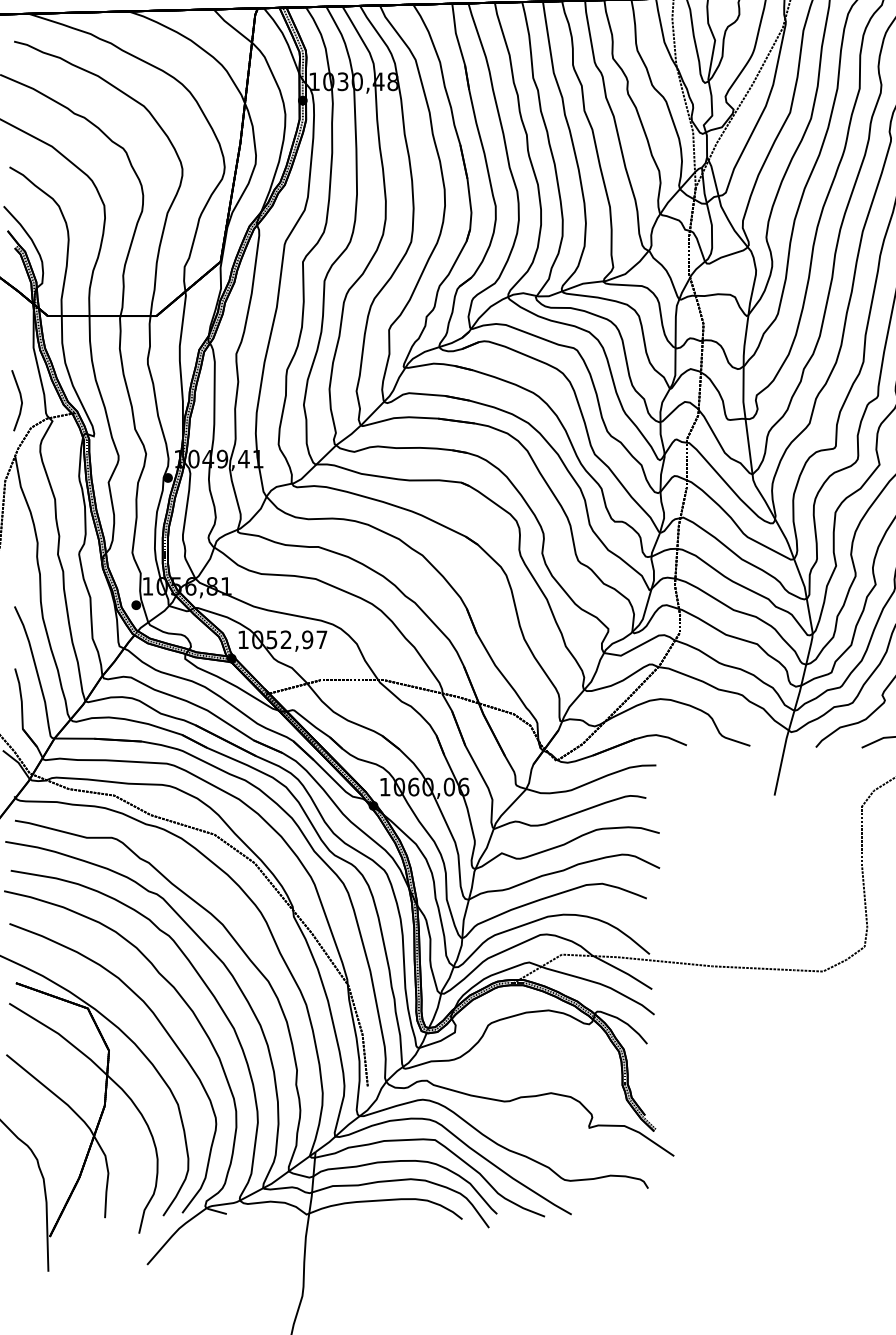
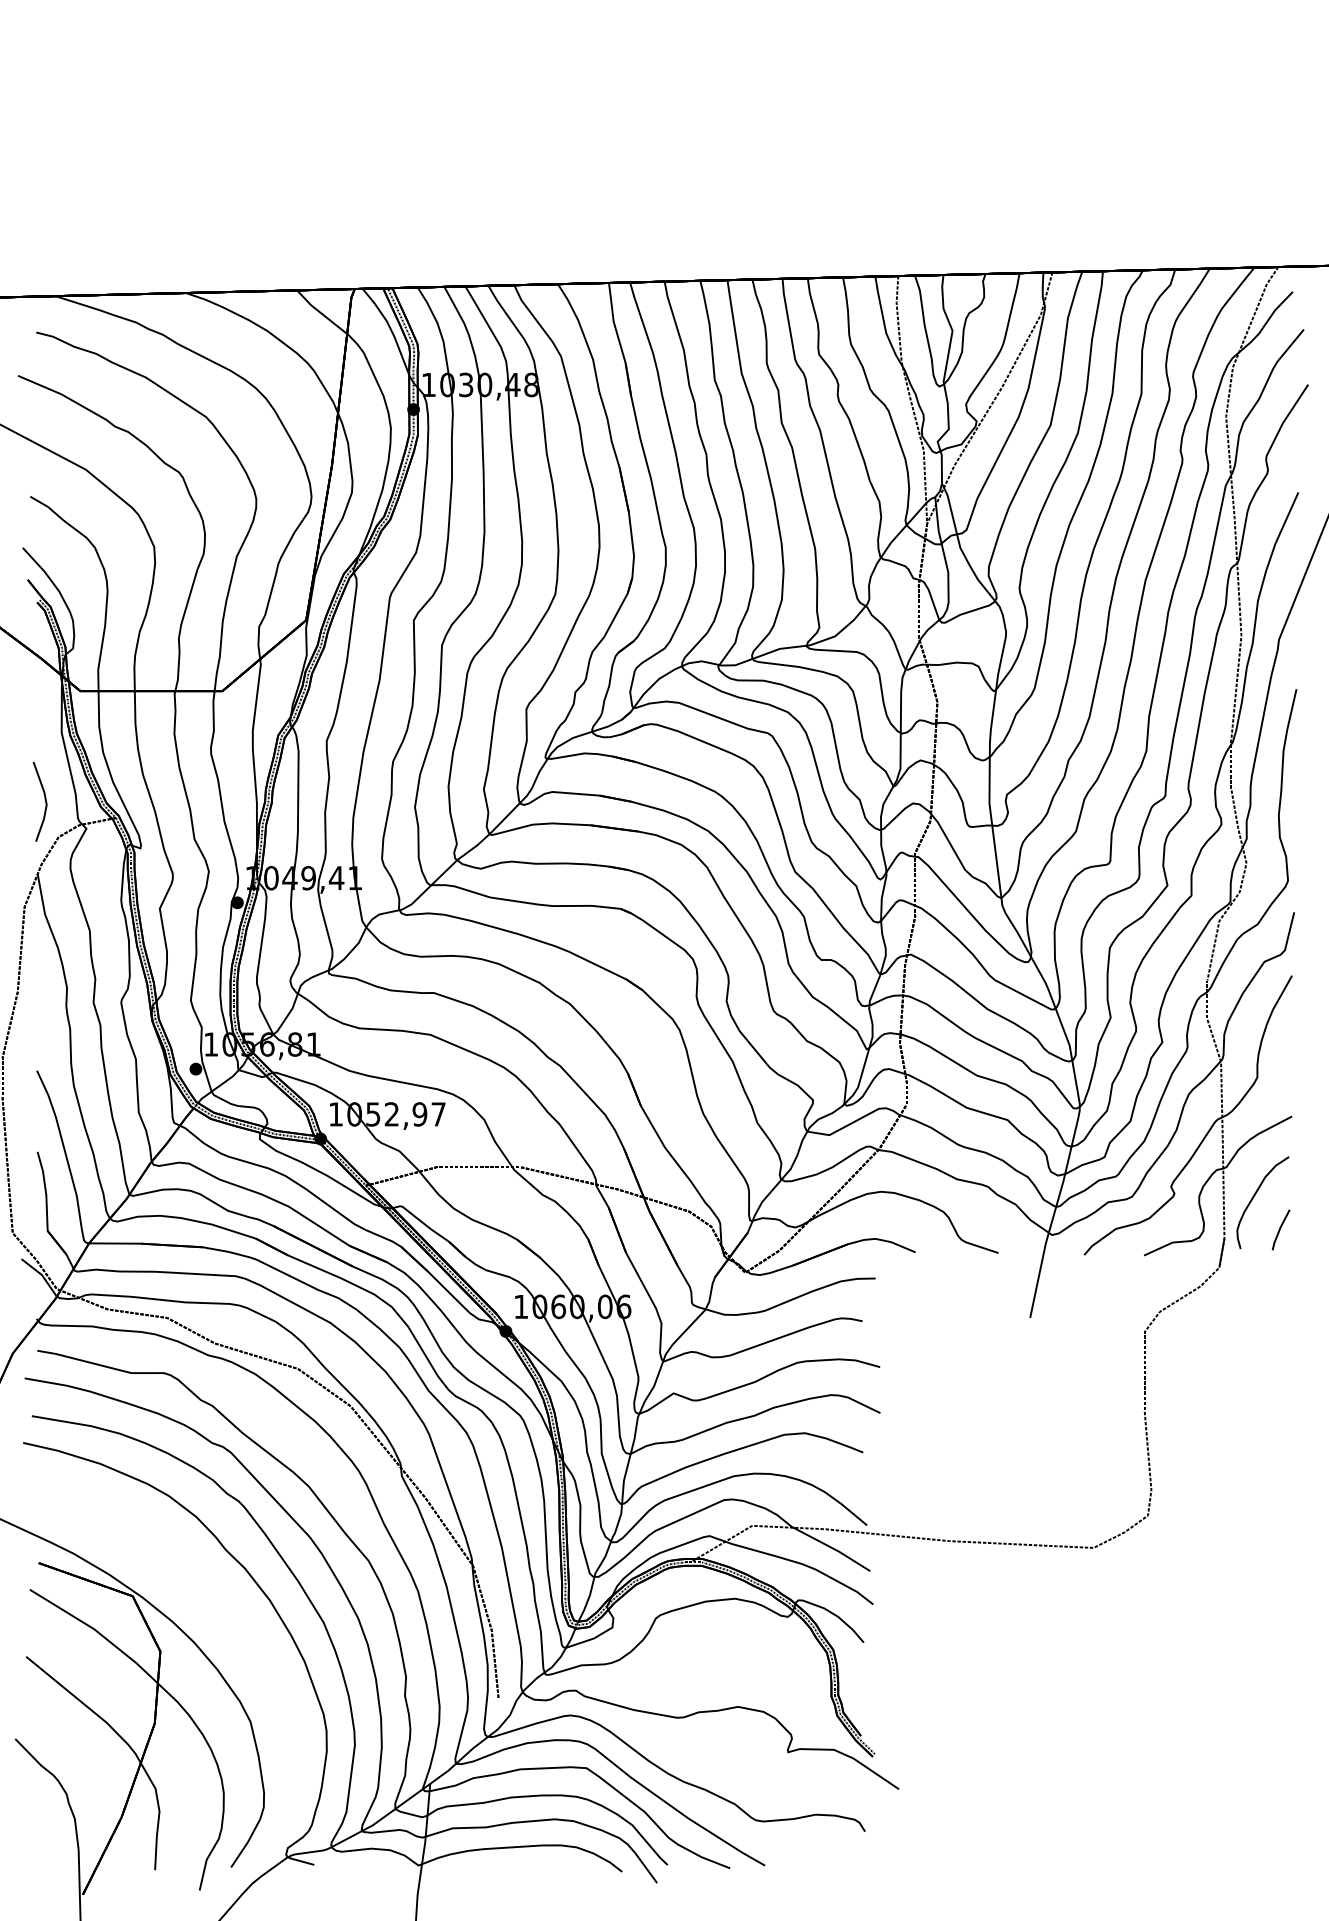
part: (166, 1033) -> (235, 1628), removed

